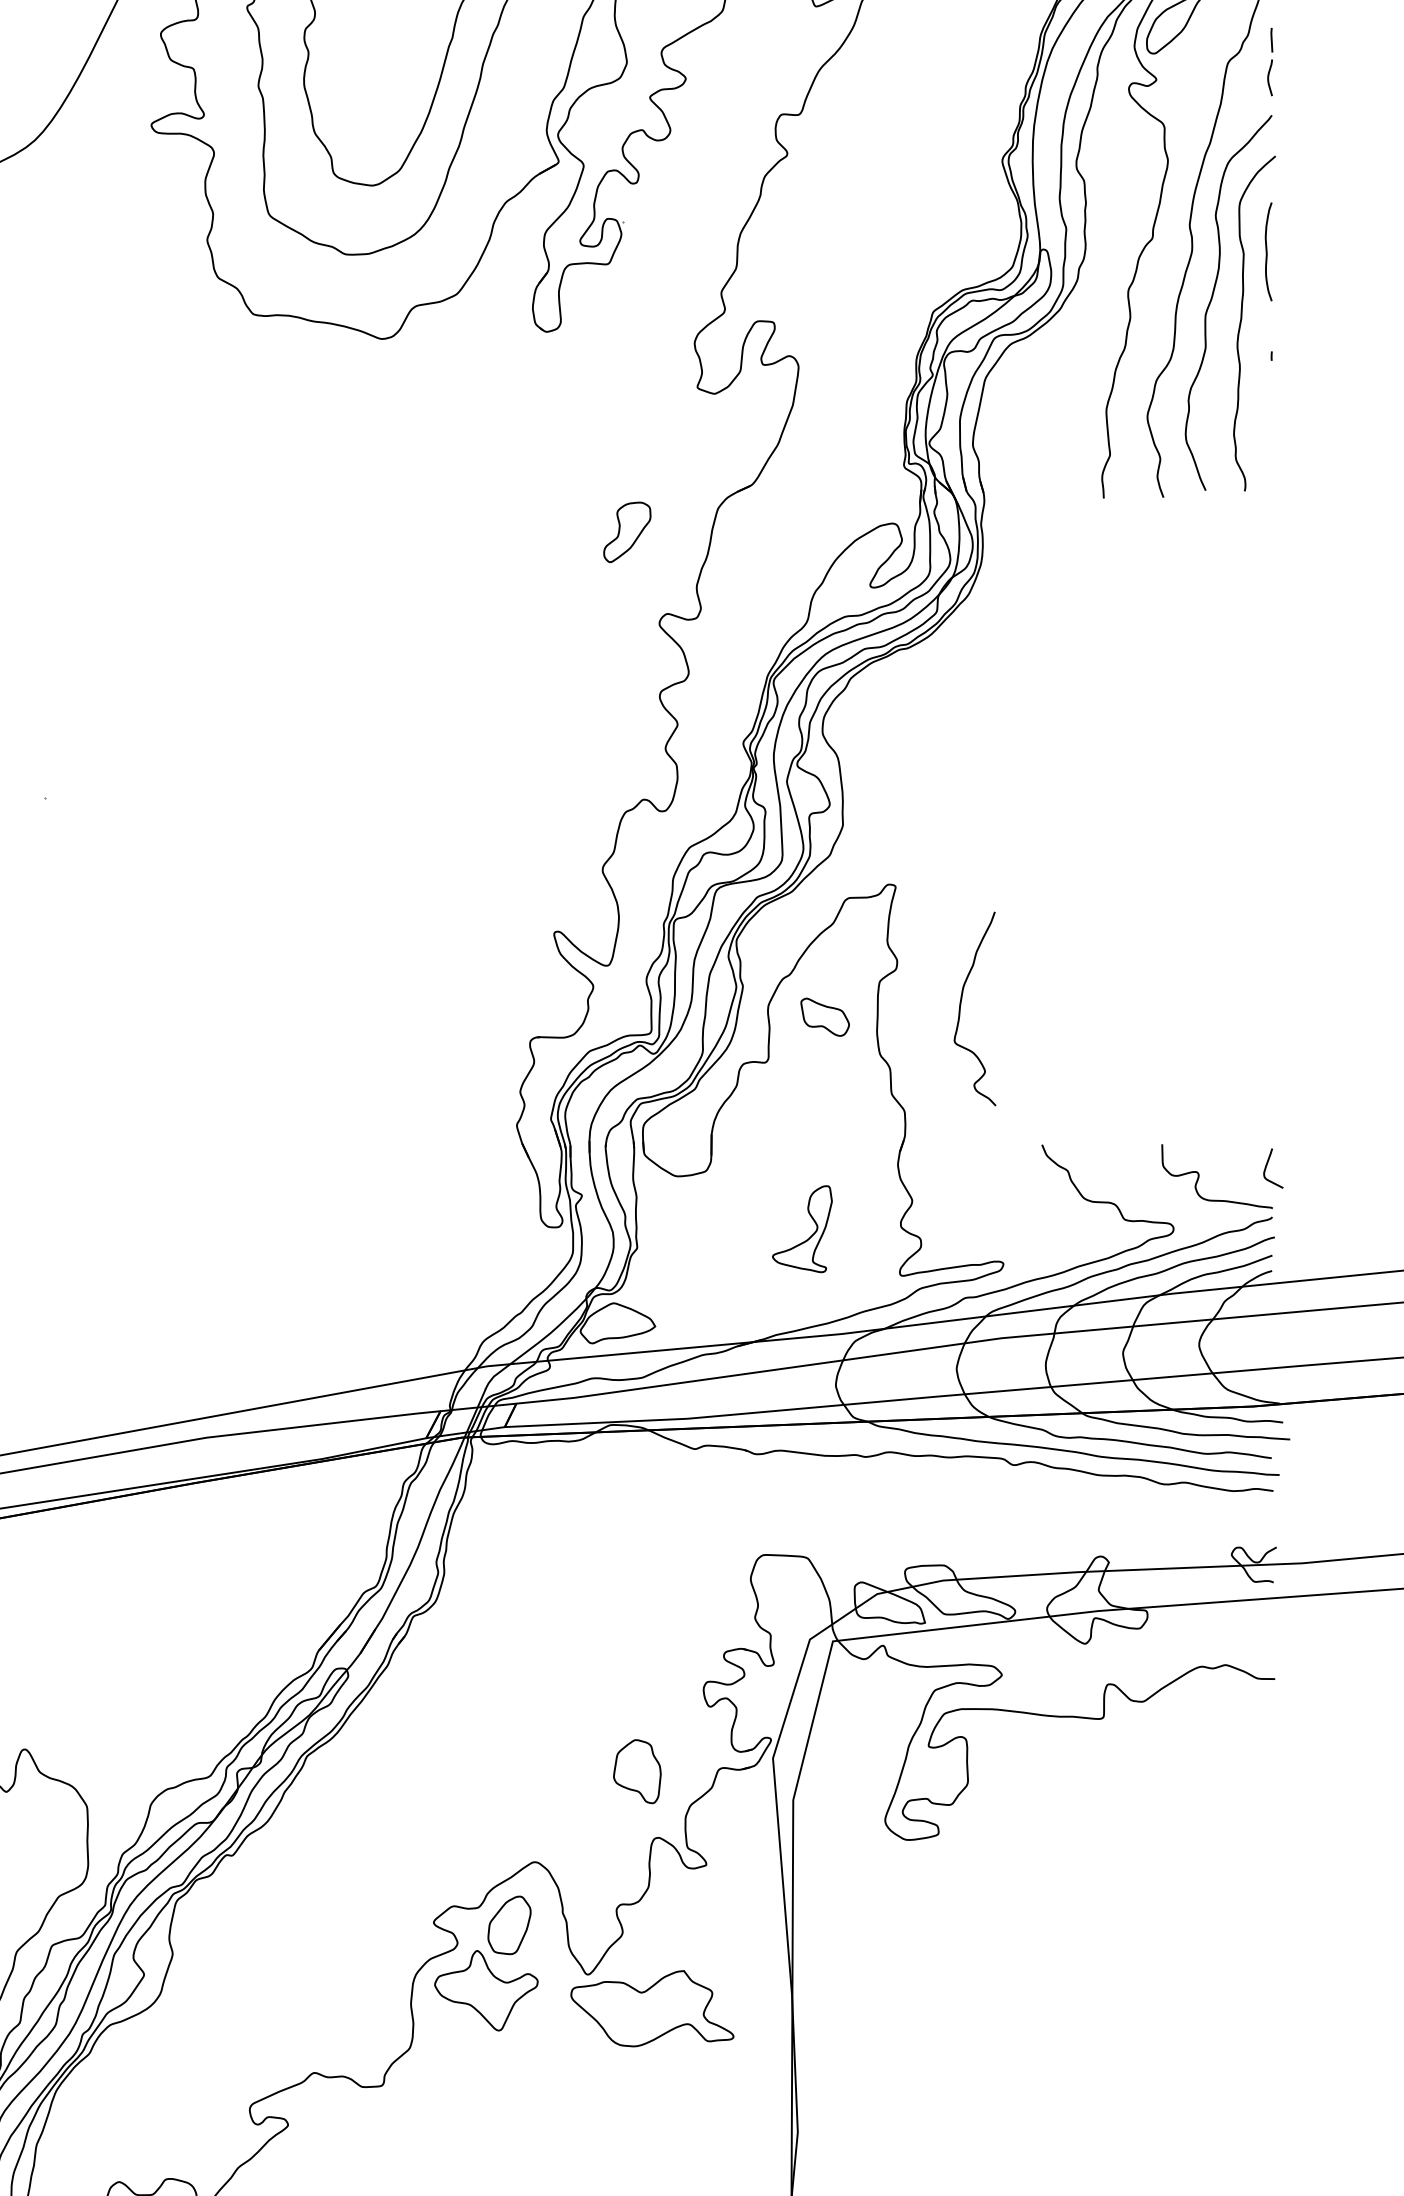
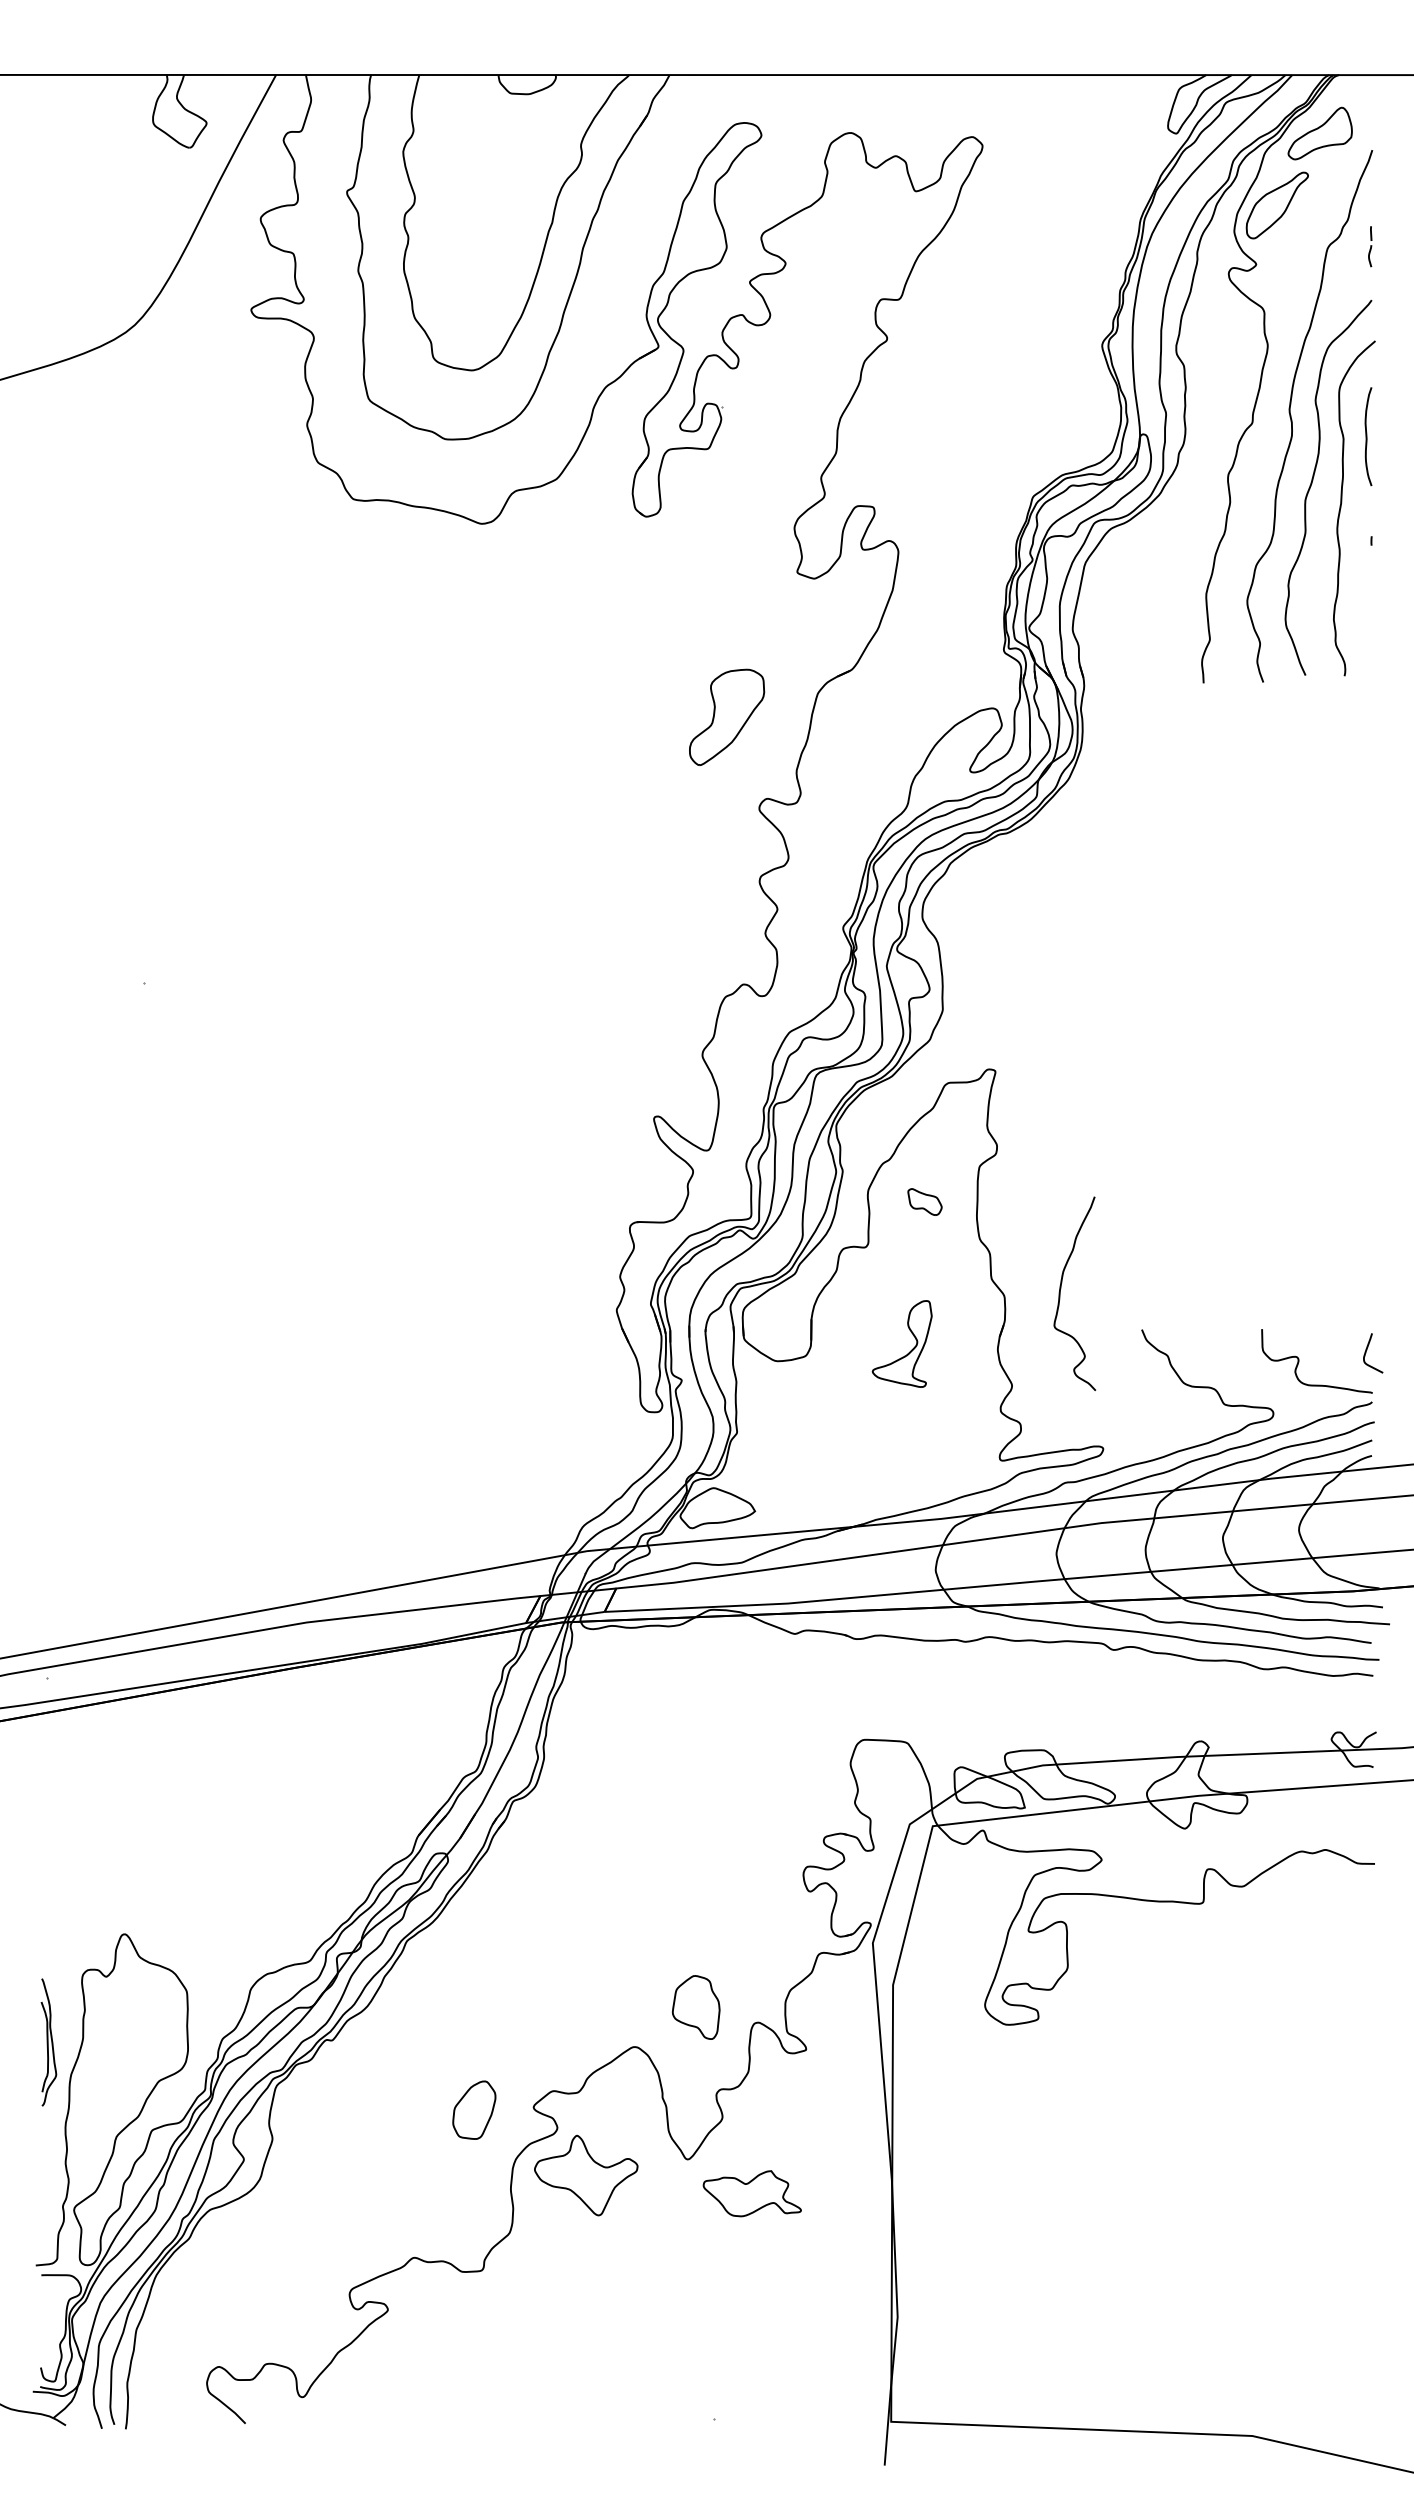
part: (1270, 61) -> (1370, 246), size x0.6
part: (627, 531) -> (727, 716), size x1.6
curve: (961, 1003) -> (1061, 1288), moved
part: (824, 1016) -> (924, 1201), size x0.7
part: (809, 1236) -> (909, 1351), moved
part: (636, 1771) -> (695, 2007), moved
part: (509, 1924) -> (474, 2109), moved
part: (652, 2008) -> (752, 2193), size x0.6

